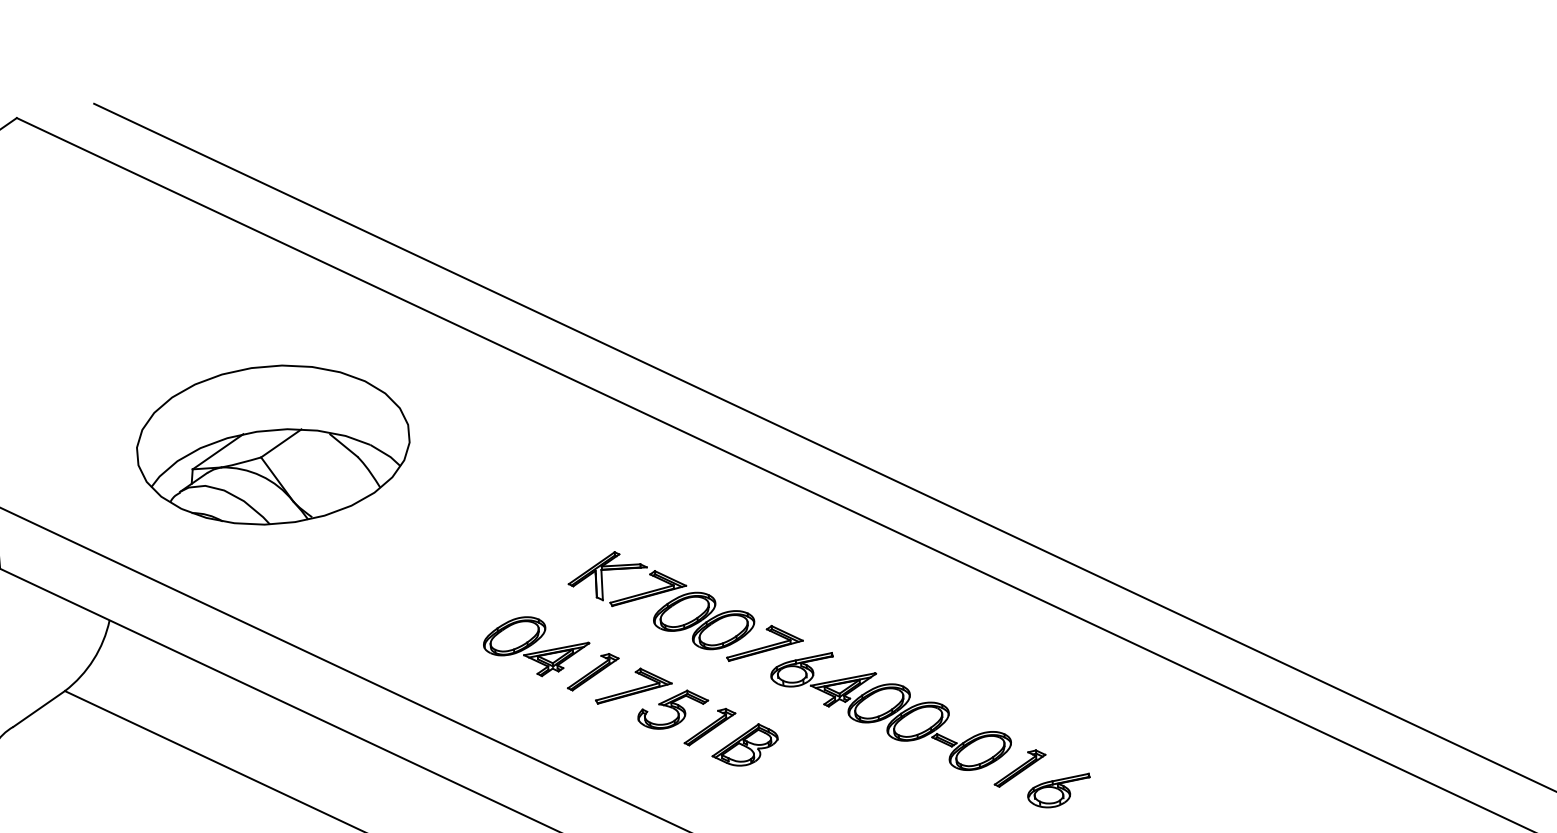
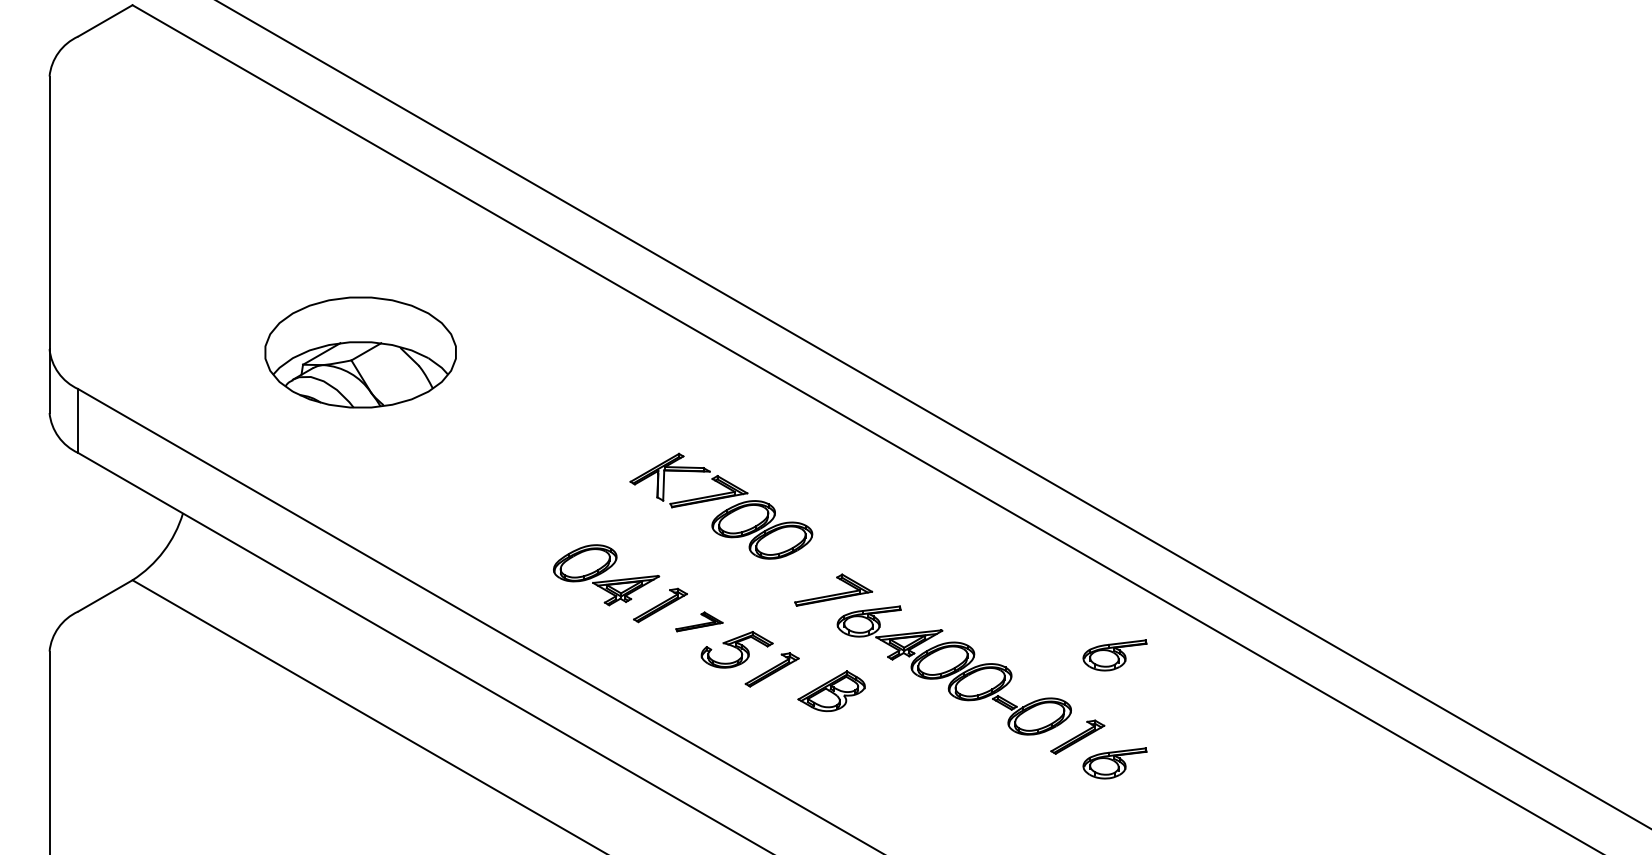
part: (273, 445) -> (360, 352), size x0.7
part: (661, 600) -> (721, 505), moved
part: (1049, 683) -> (1114, 655), added
part: (633, 684) -> (699, 621), size x0.6
part: (744, 745) -> (831, 691), moved

